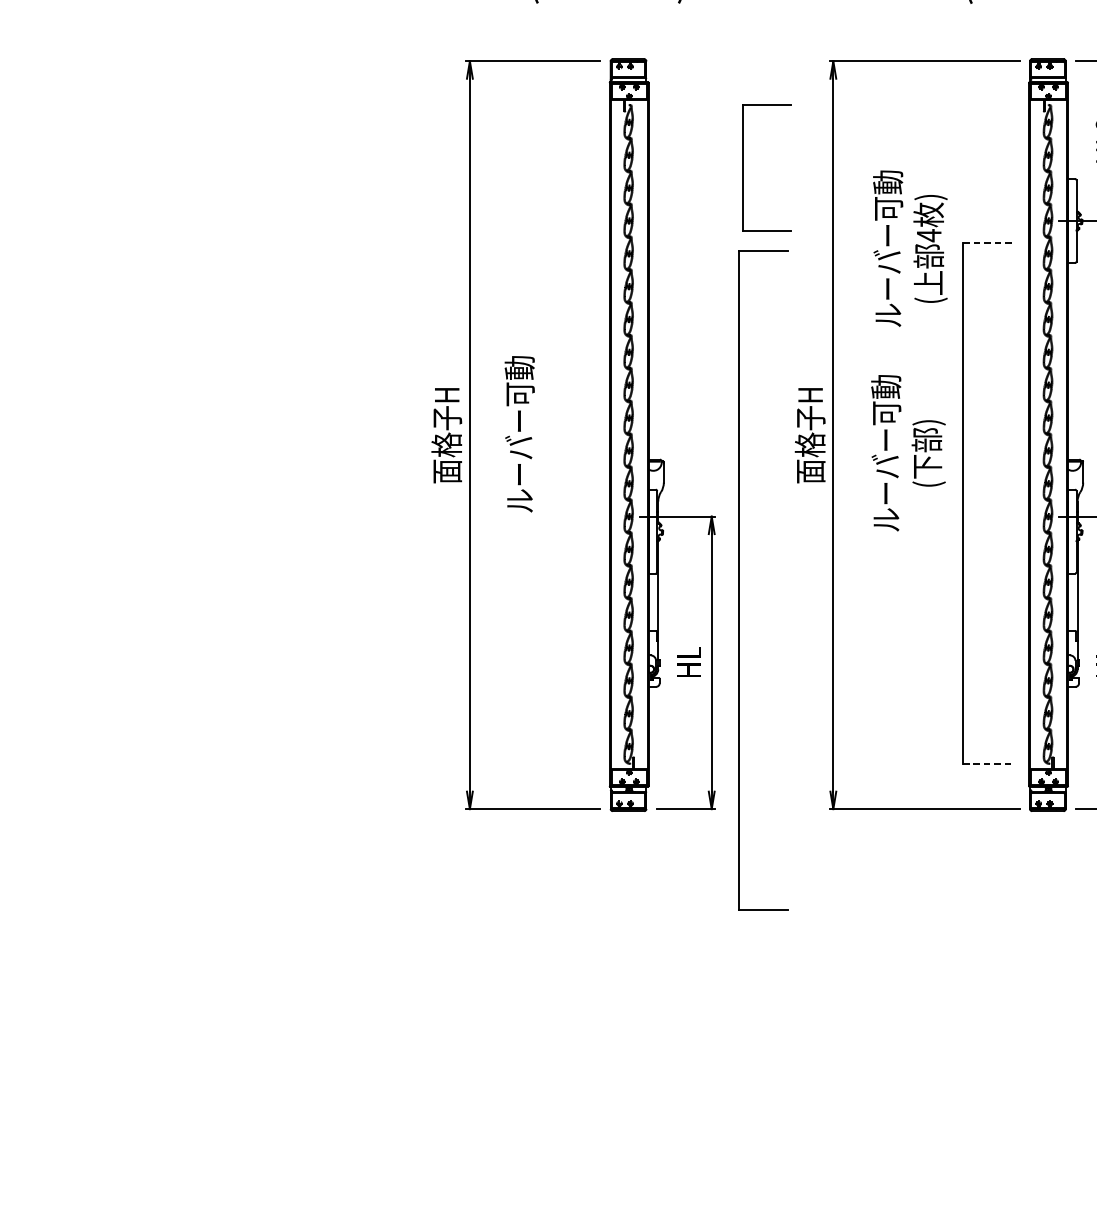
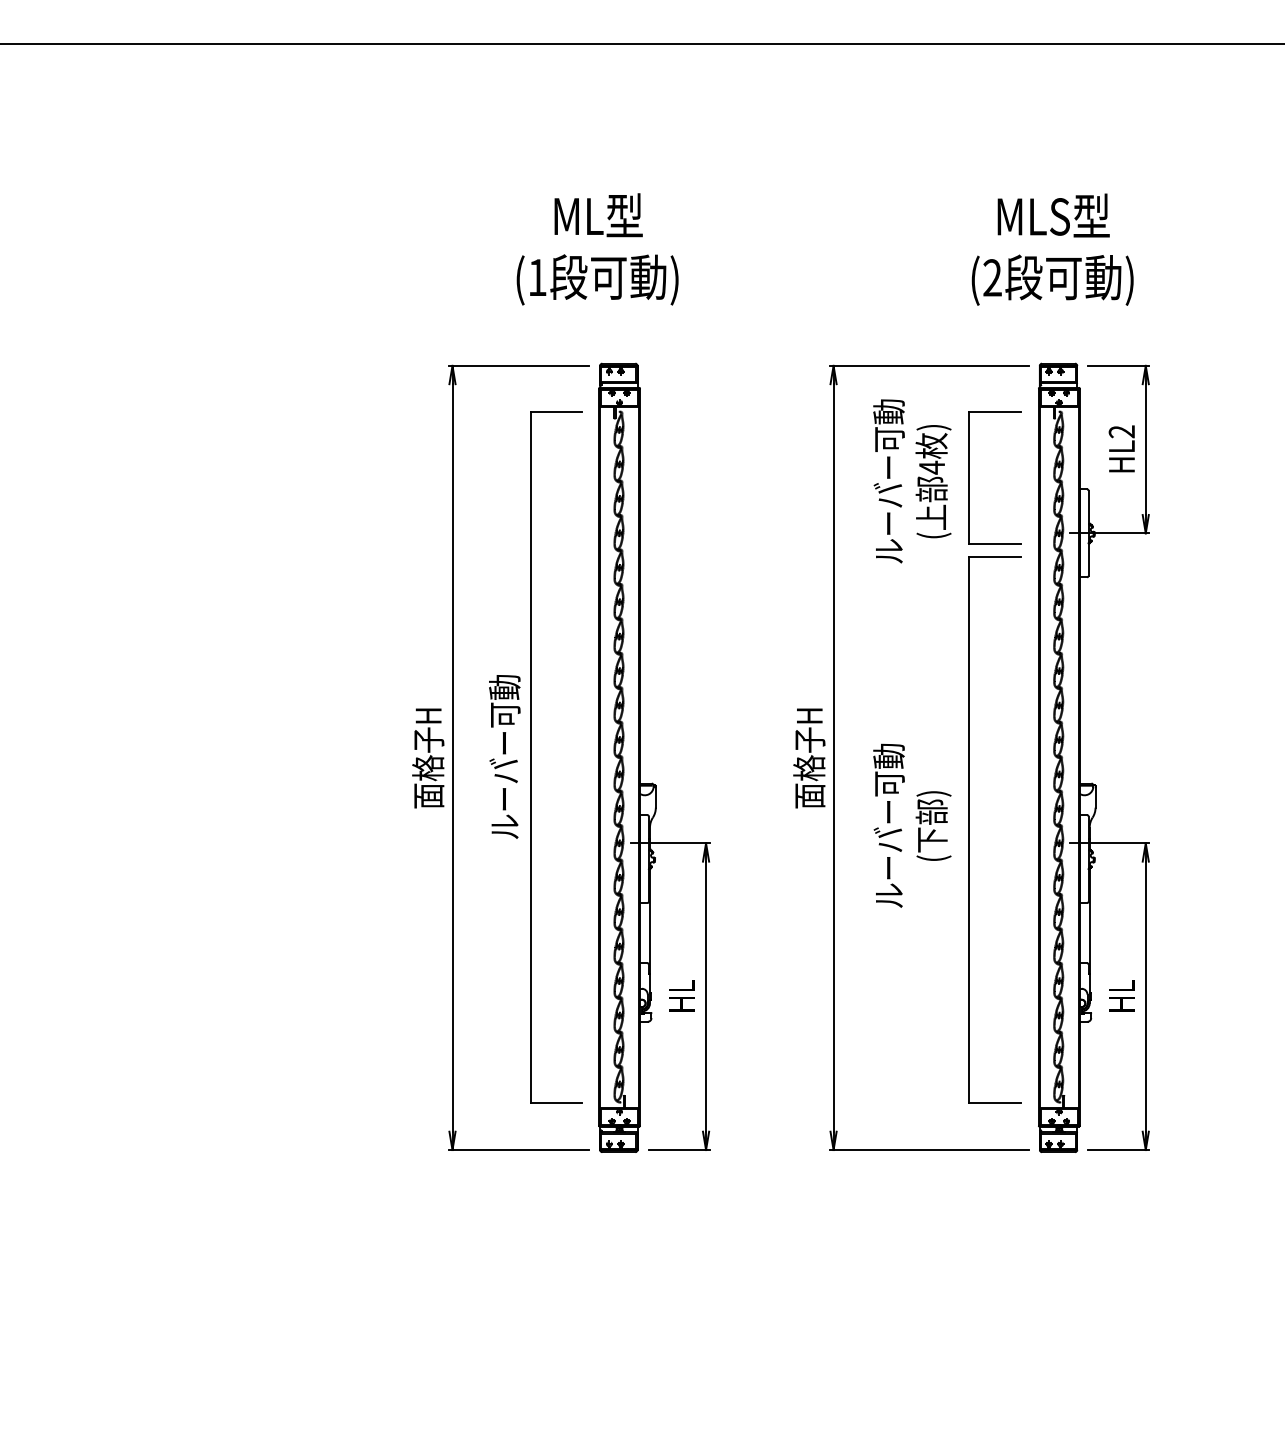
part: (742, 167) -> (969, 477), moved
line: (986, 243) -> (994, 556), dashed -> solid
text: (910, 248) -> (912, 481), moved
text: (908, 452) -> (912, 825), moved
part: (739, 580) -> (531, 757), moved
line: (986, 763) -> (994, 1102), dashed -> solid

